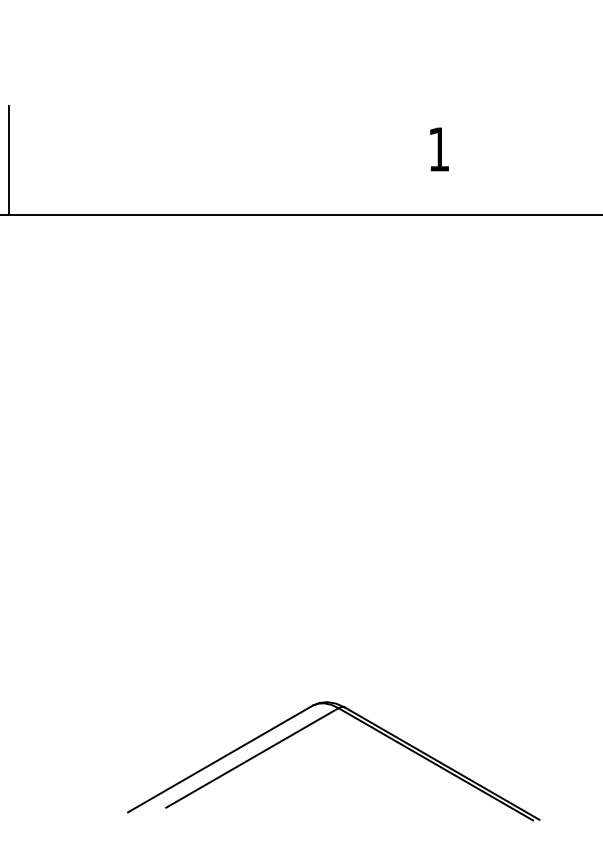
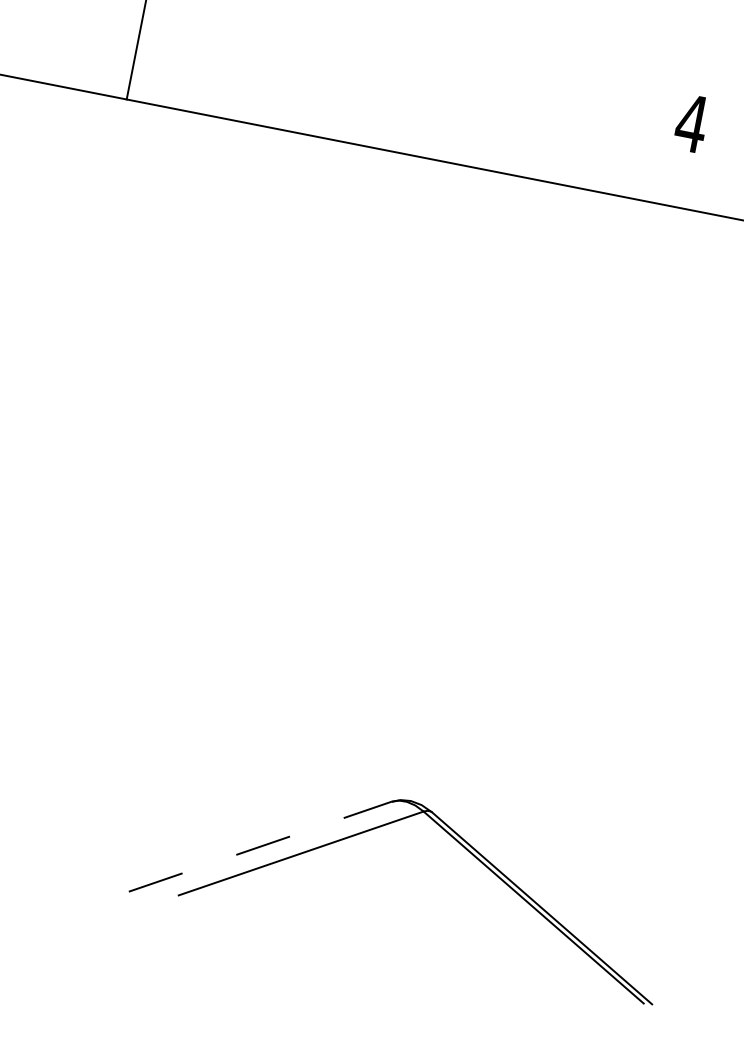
text: (438, 149) -> (691, 123), 1 -> 4
line: (220, 758) -> (260, 846), solid -> dashed

